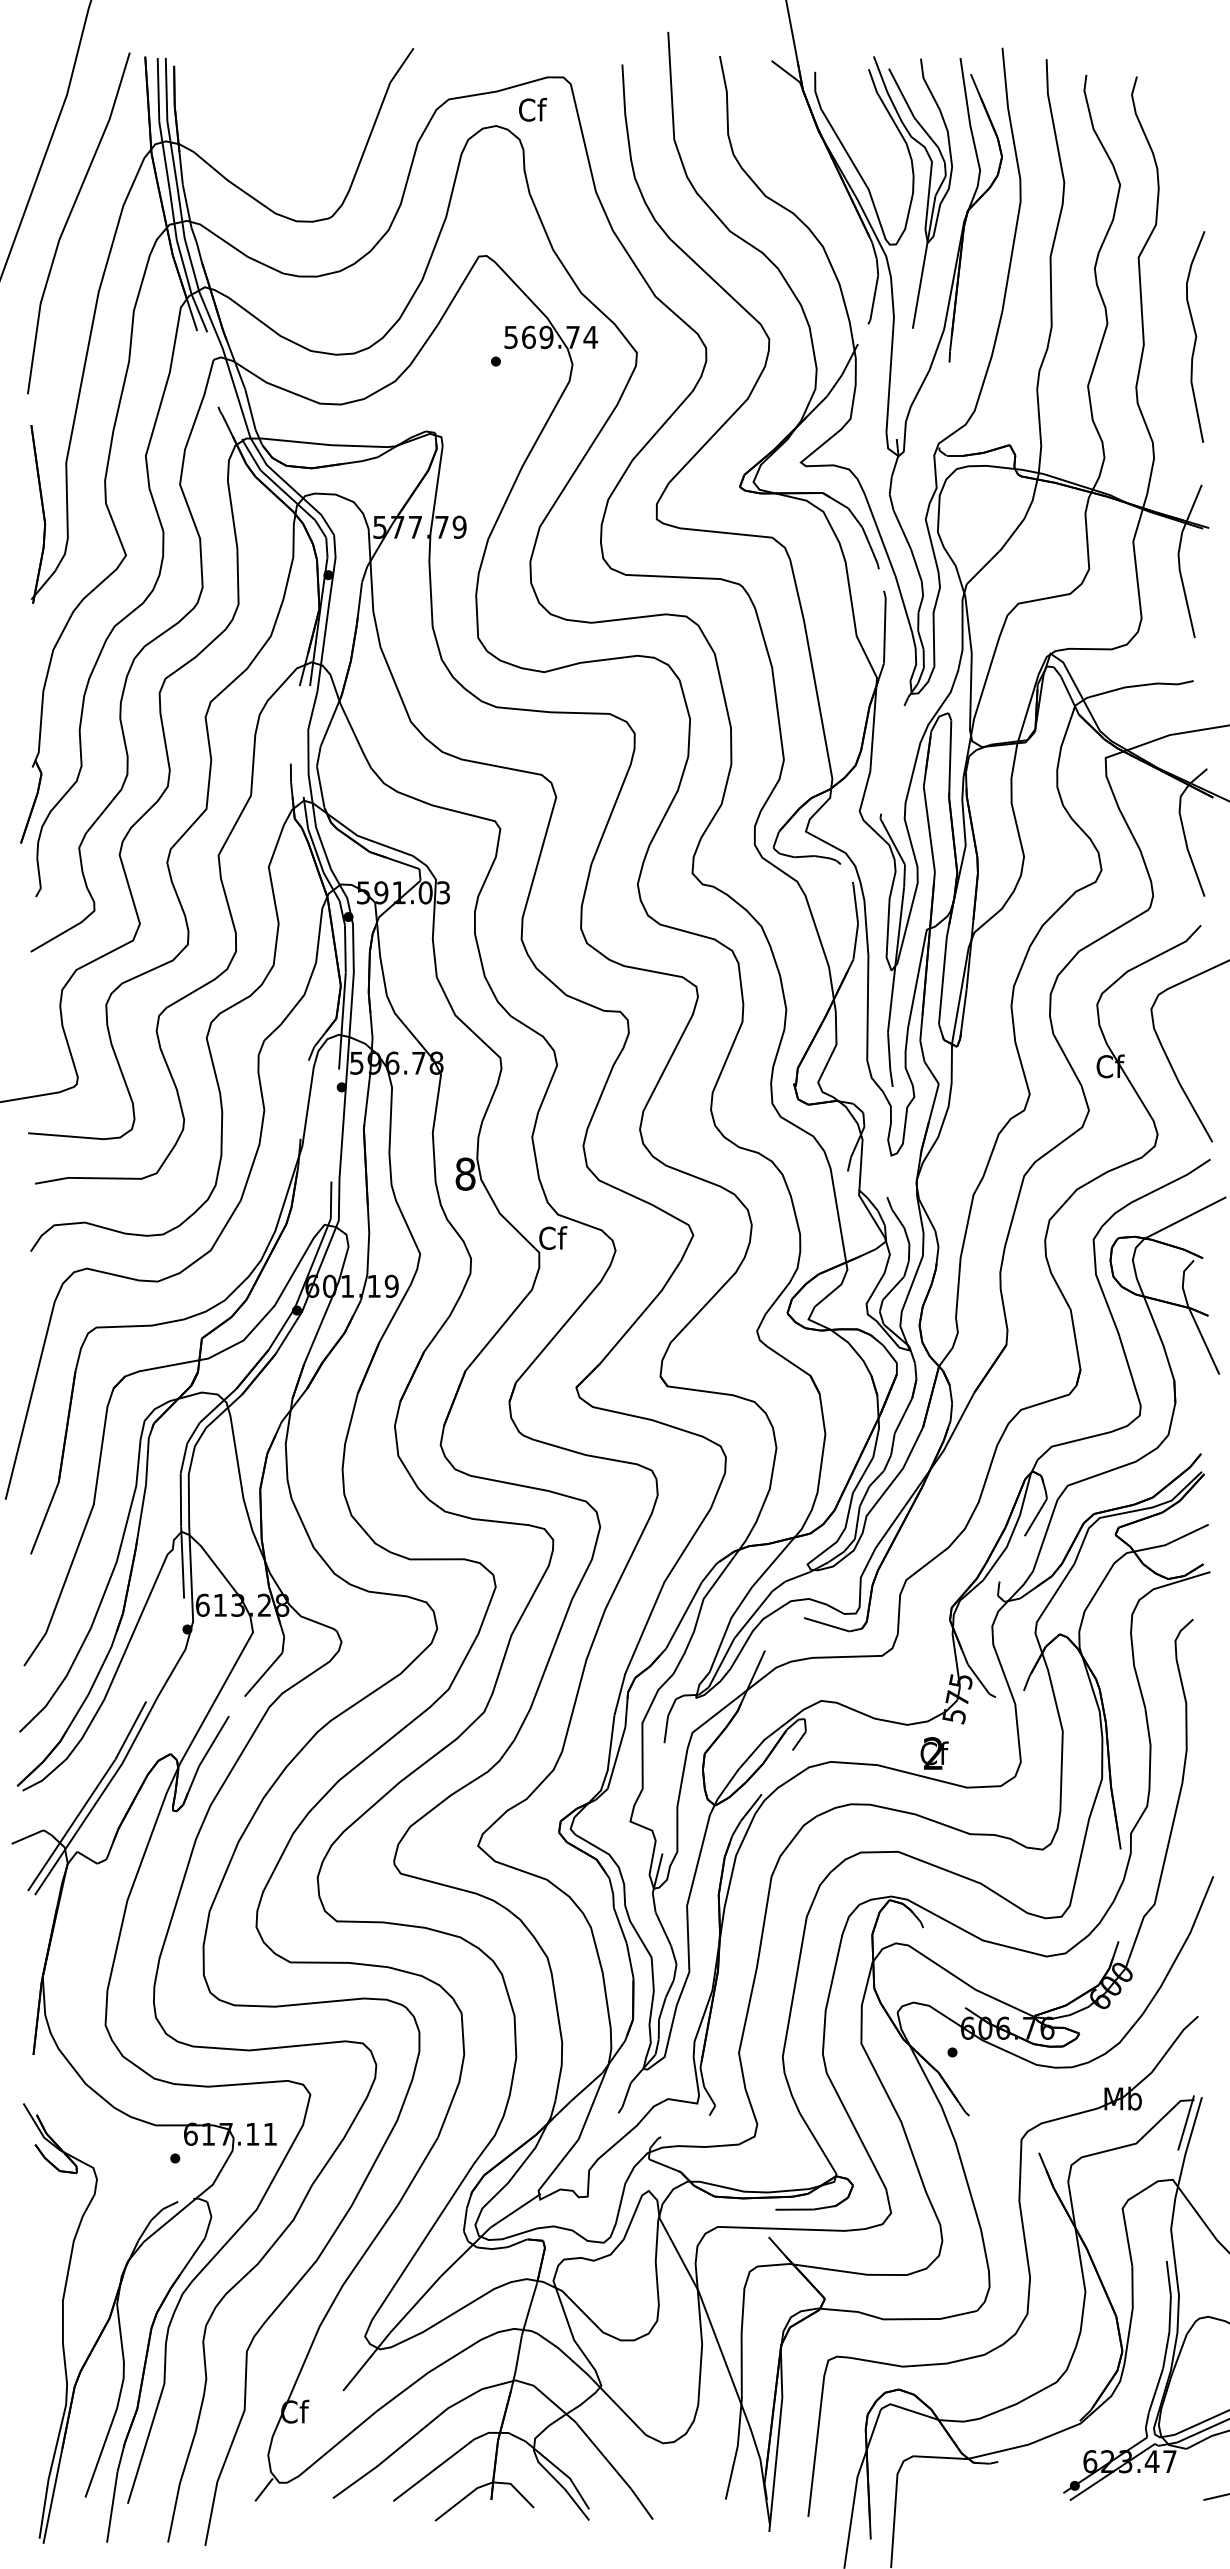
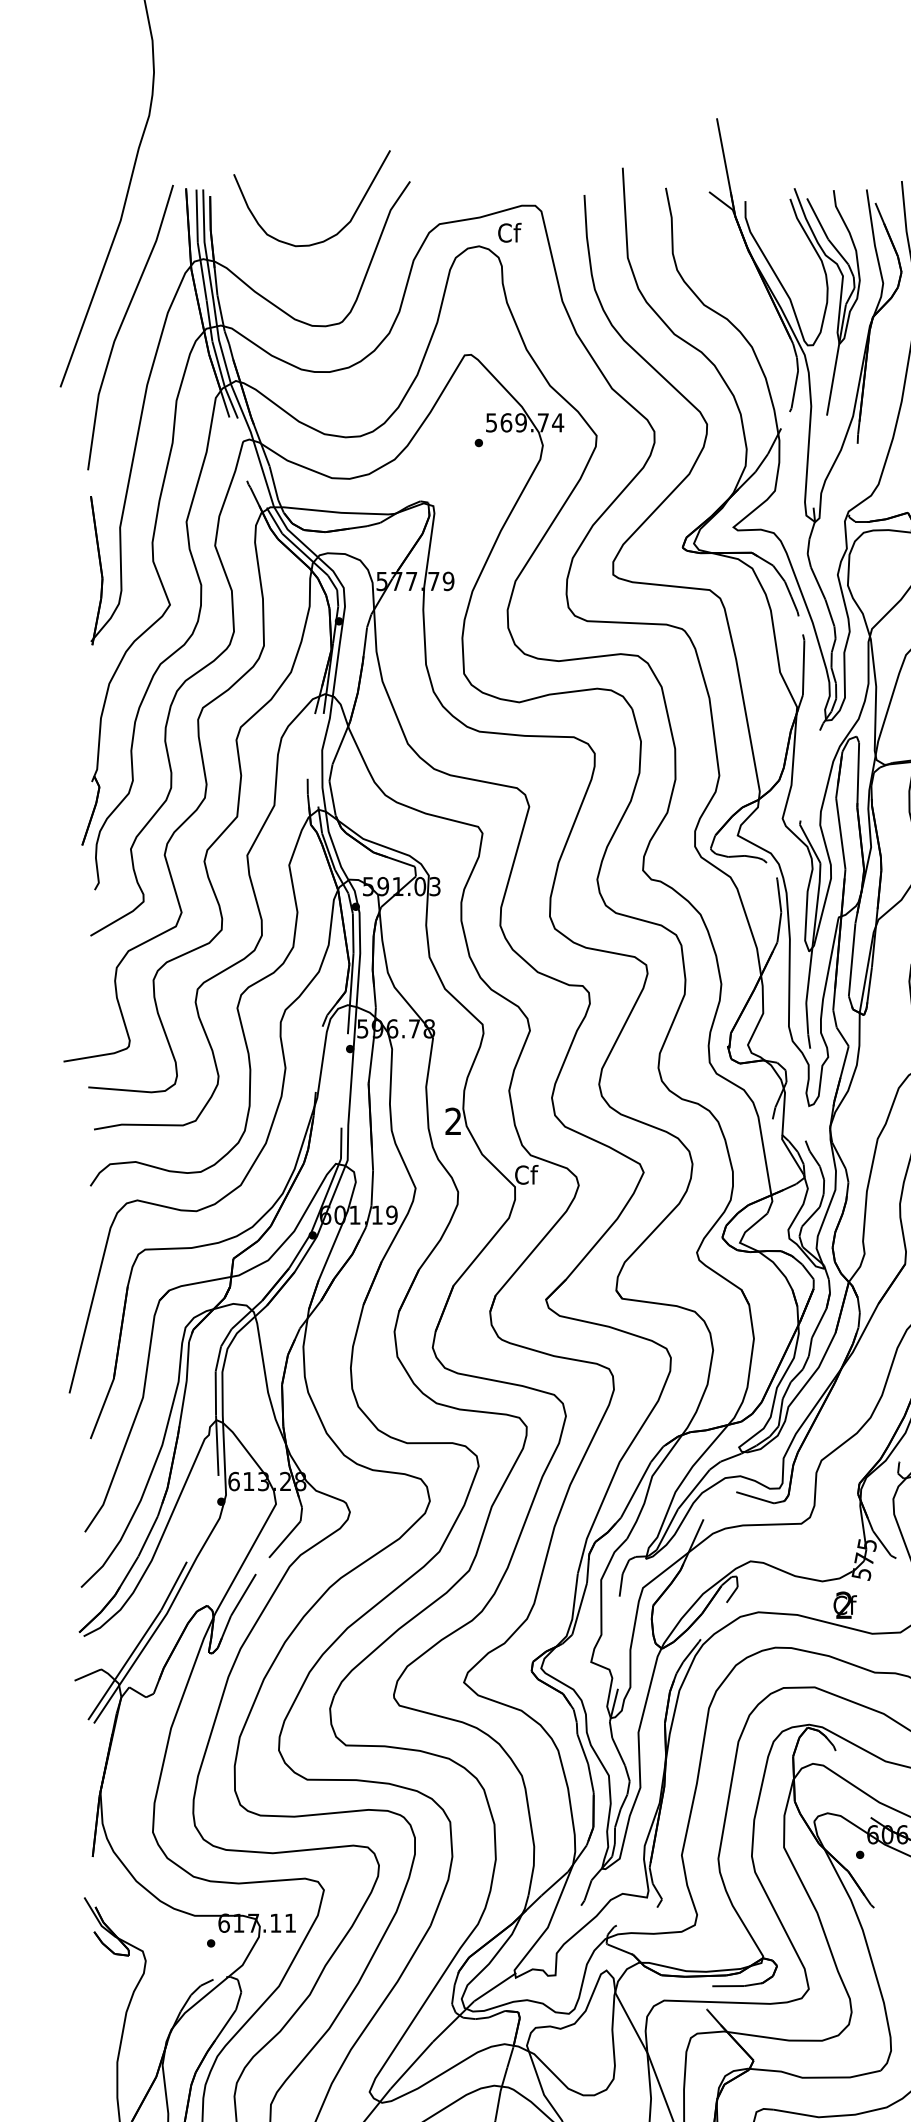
curve: (329, 106) -> (339, 230), added
text: (465, 1173) -> (453, 1120), 8 -> 2

